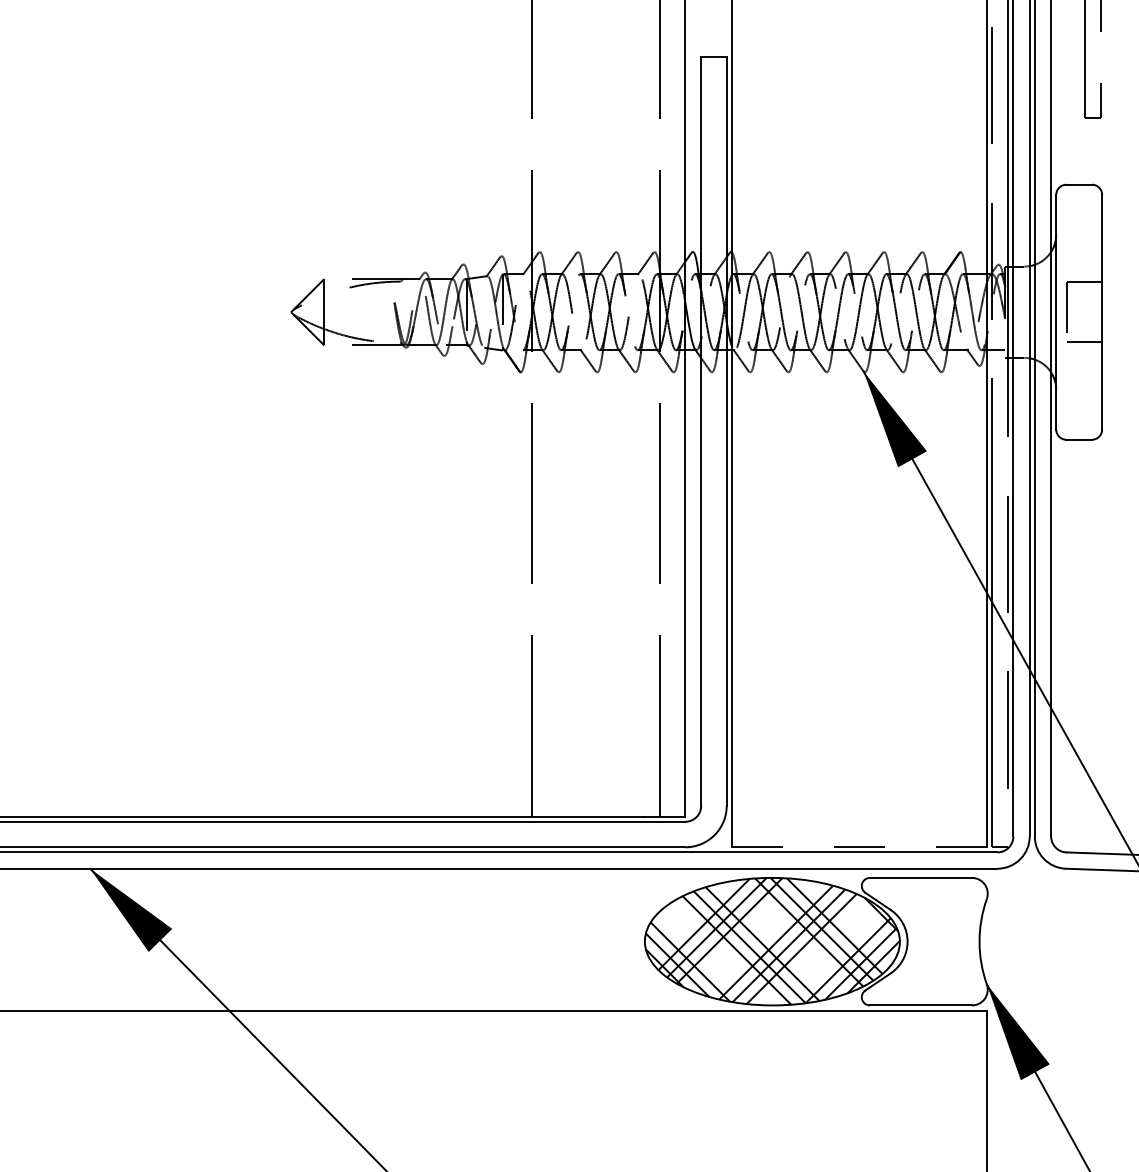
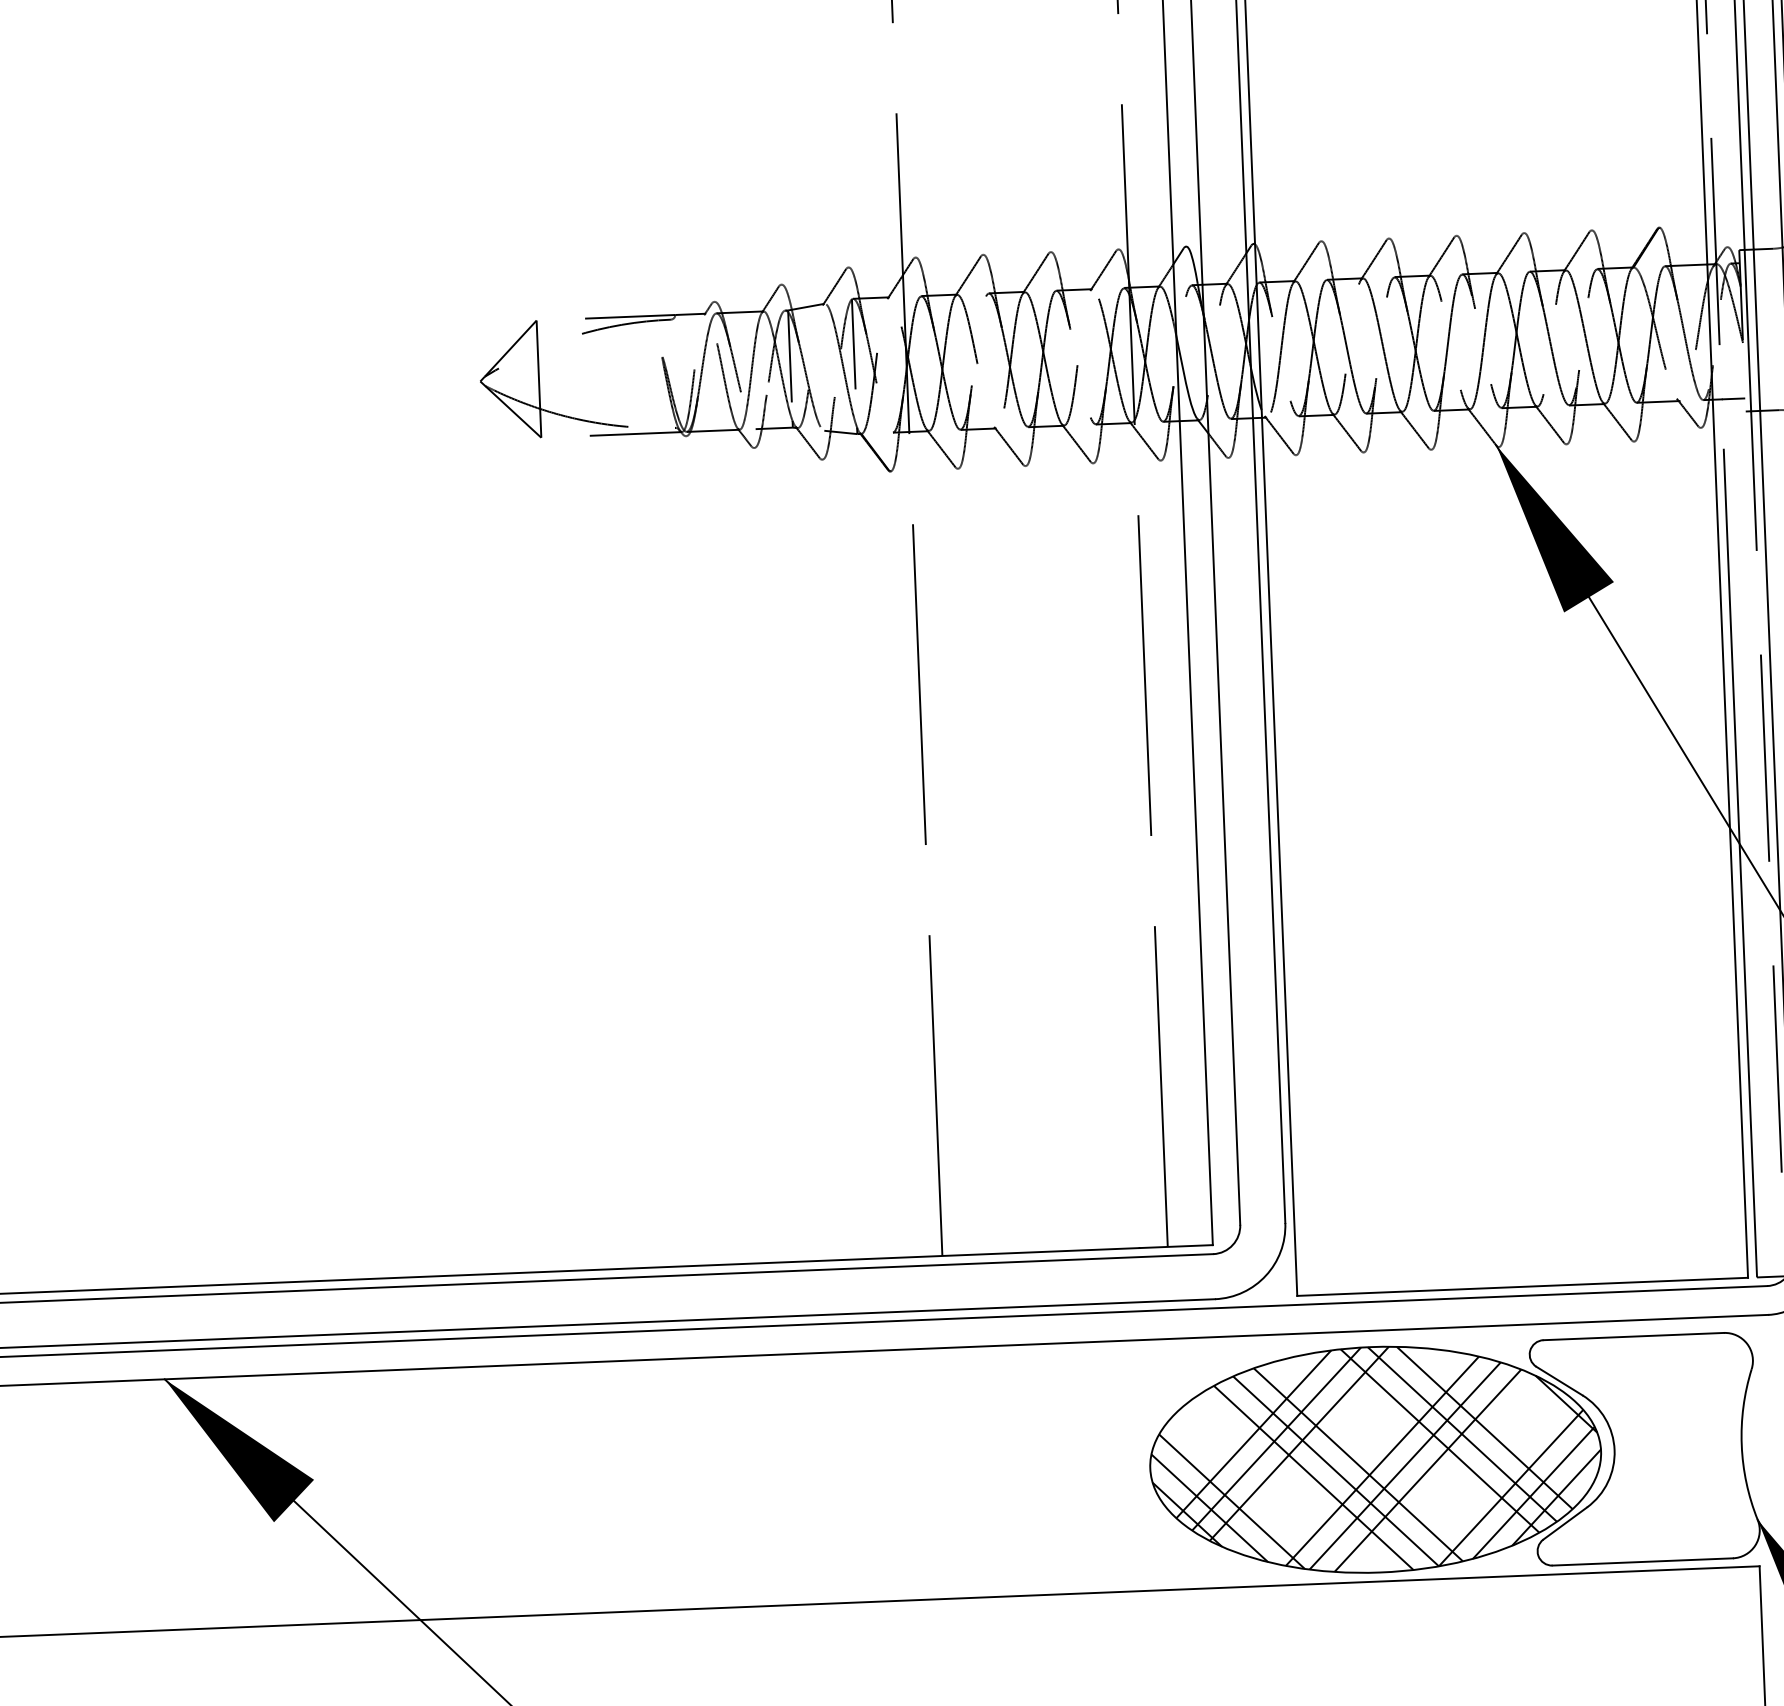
line: (859, 847) -> (1522, 1287), dashed -> solid

